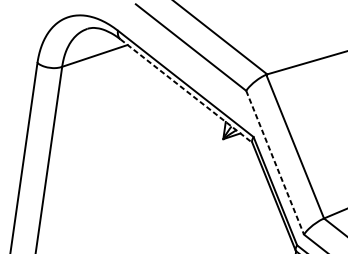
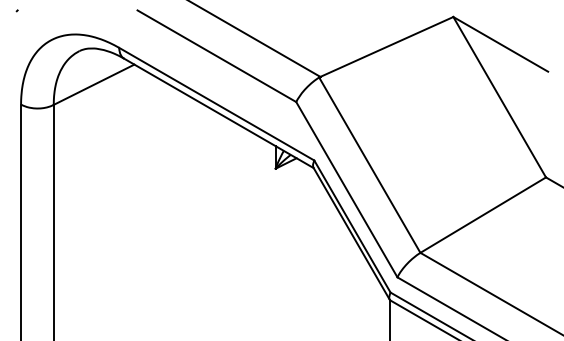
line: (186, 91) -> (219, 113), dashed -> solid
line: (275, 163) -> (347, 190), dashed -> solid

